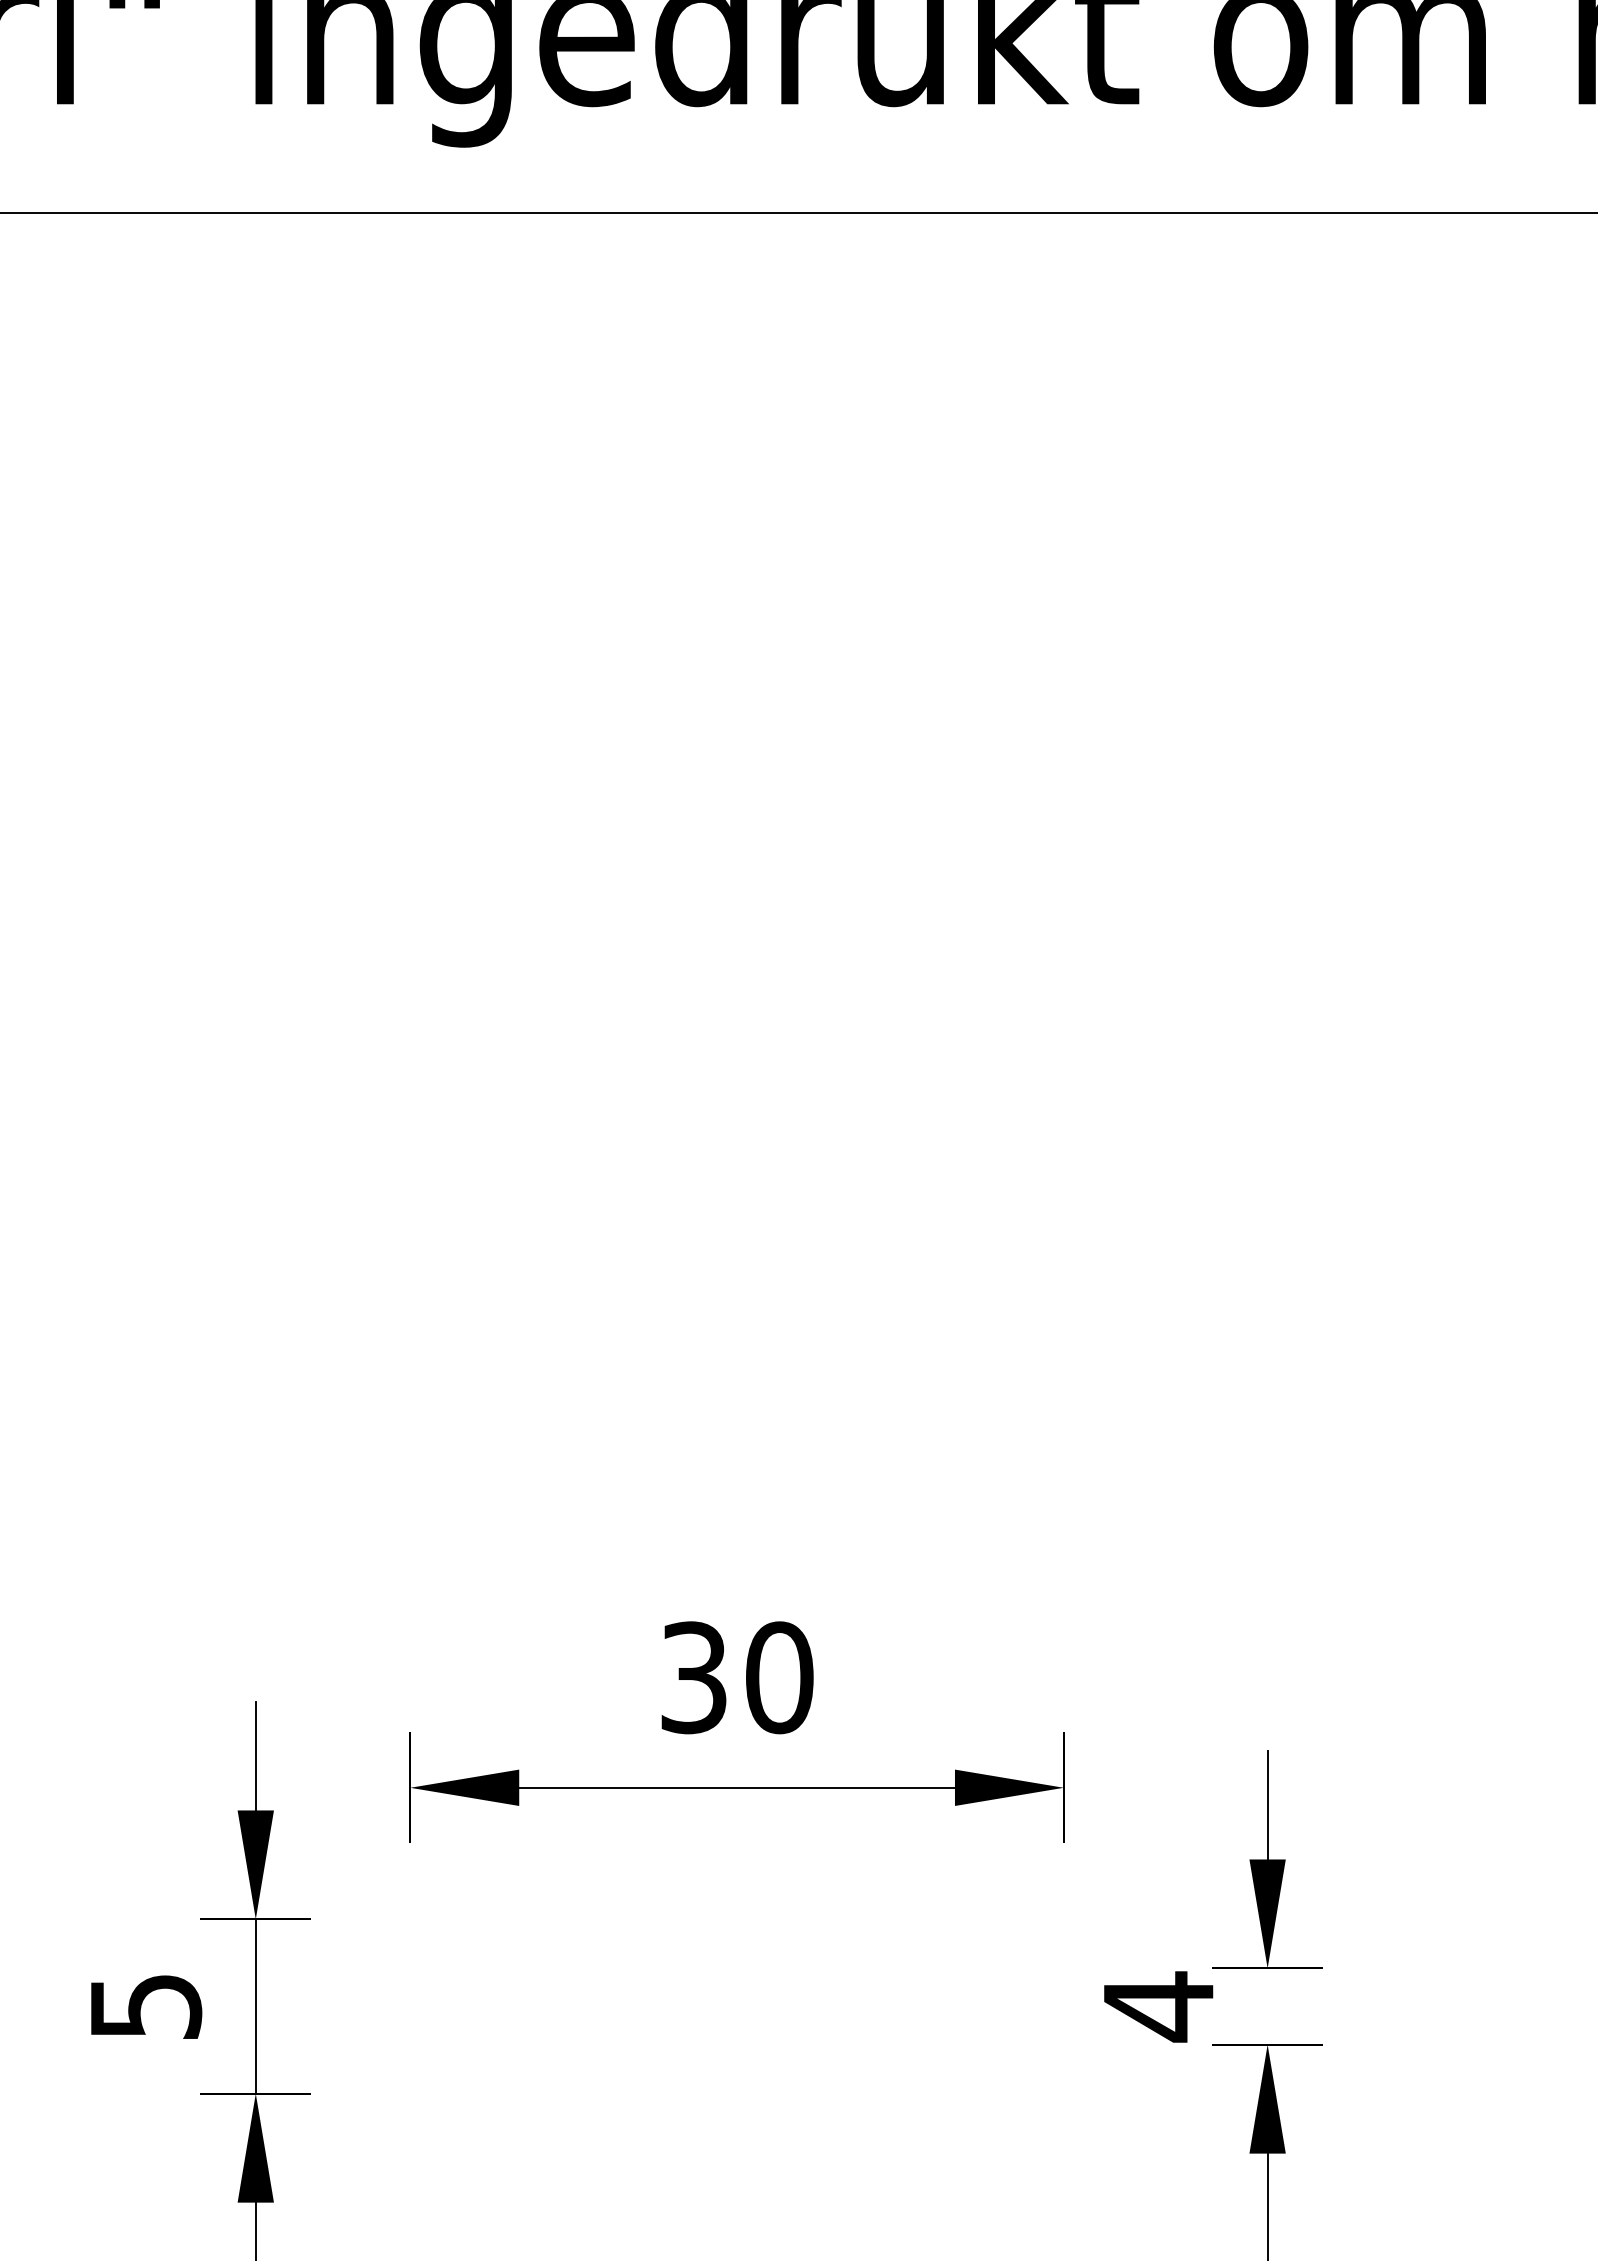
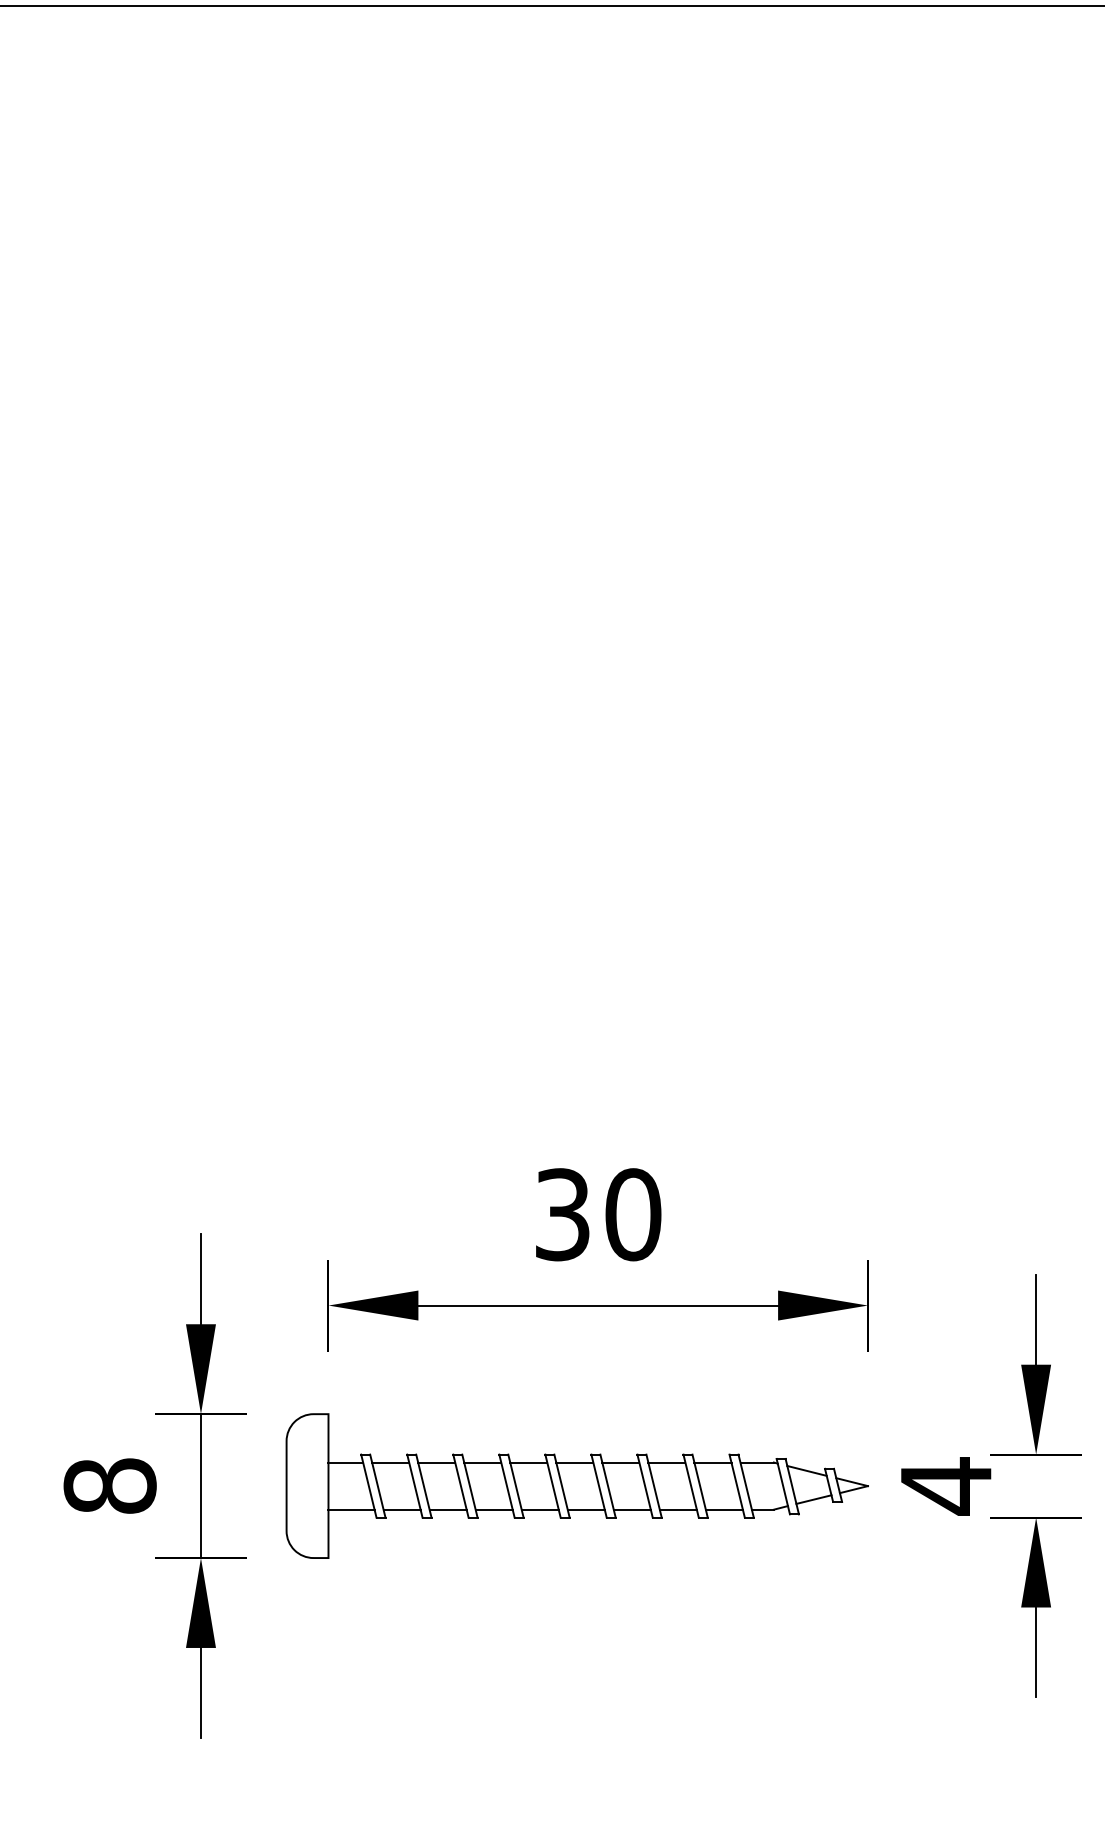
text: (145, 2006) -> (109, 1486), 5 -> 8
part: (711, 2006) -> (577, 1486), added

